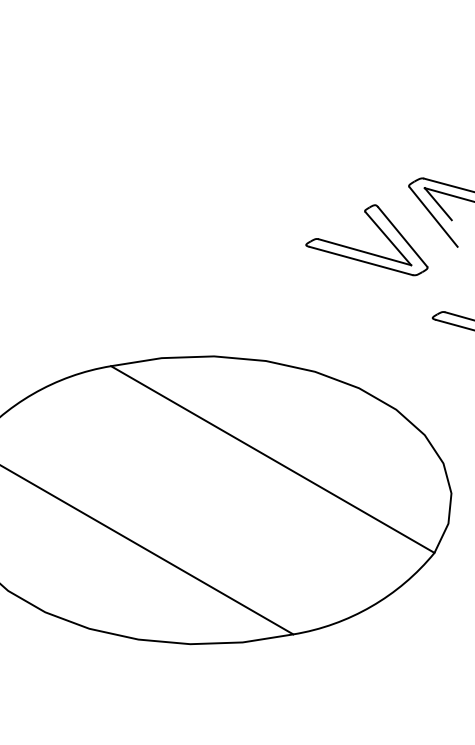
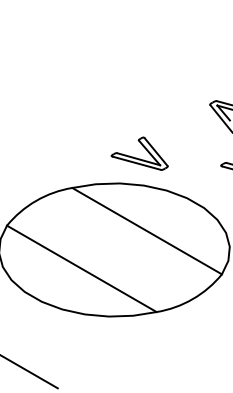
part: (366, 239) -> (139, 153), moved

